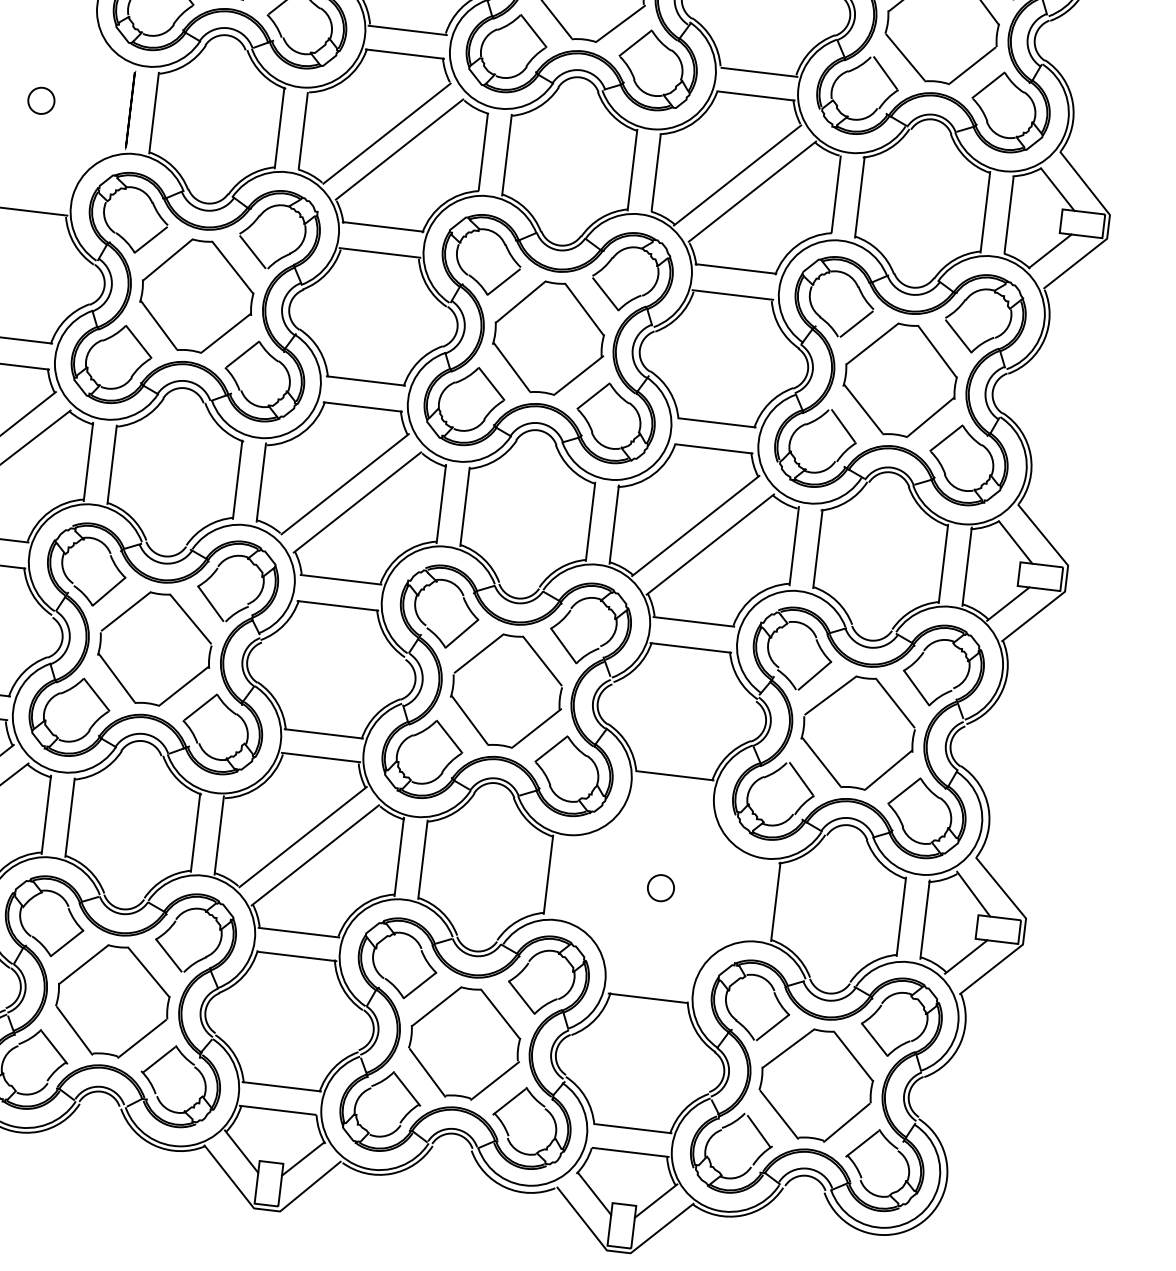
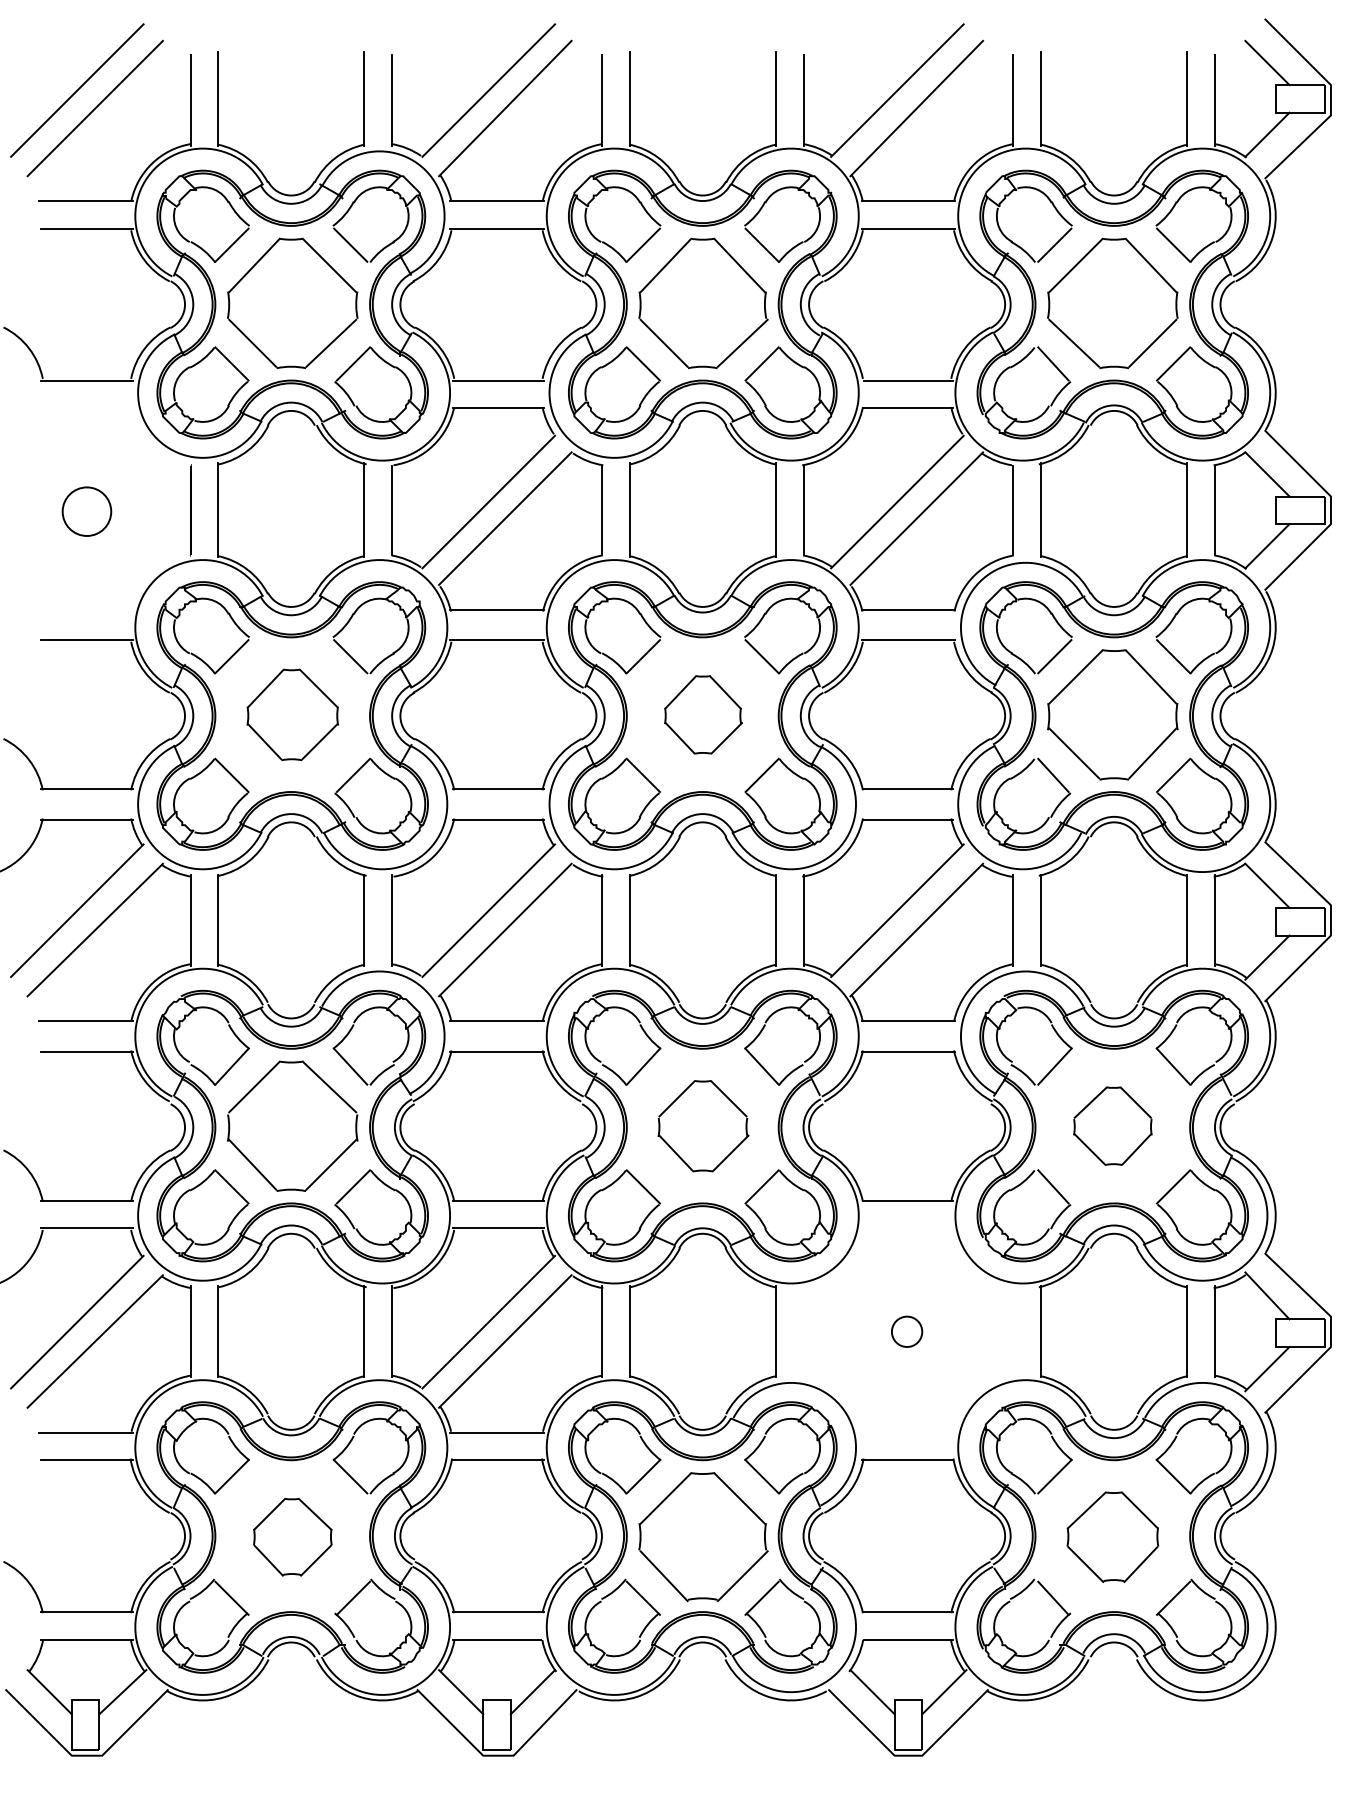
circle: (41, 100) -> (86, 511), size x1.6
part: (196, 295) -> (292, 714), size x0.7
part: (549, 337) -> (703, 714), size x0.6
part: (507, 690) -> (703, 1125), size x0.7
part: (858, 732) -> (1112, 1125), size x0.6
part: (112, 1001) -> (292, 1537), size x0.6
part: (816, 1085) -> (1112, 1537), size x0.7

